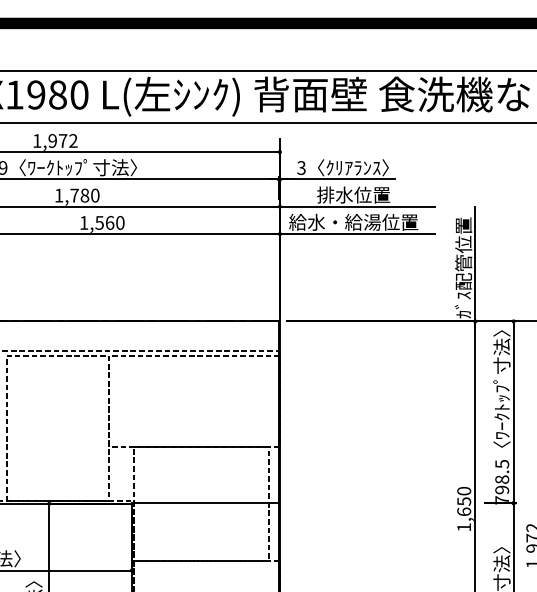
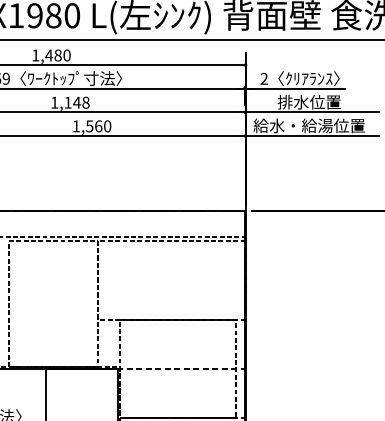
text: (62, 140) -> (57, 55), 1,972 -> 1,480
text: (301, 168) -> (264, 79), 3 -> 2
text: (84, 195) -> (76, 102), 1,780 -> 1,148
line: (204, 503) -> (180, 368), solid -> dashed

